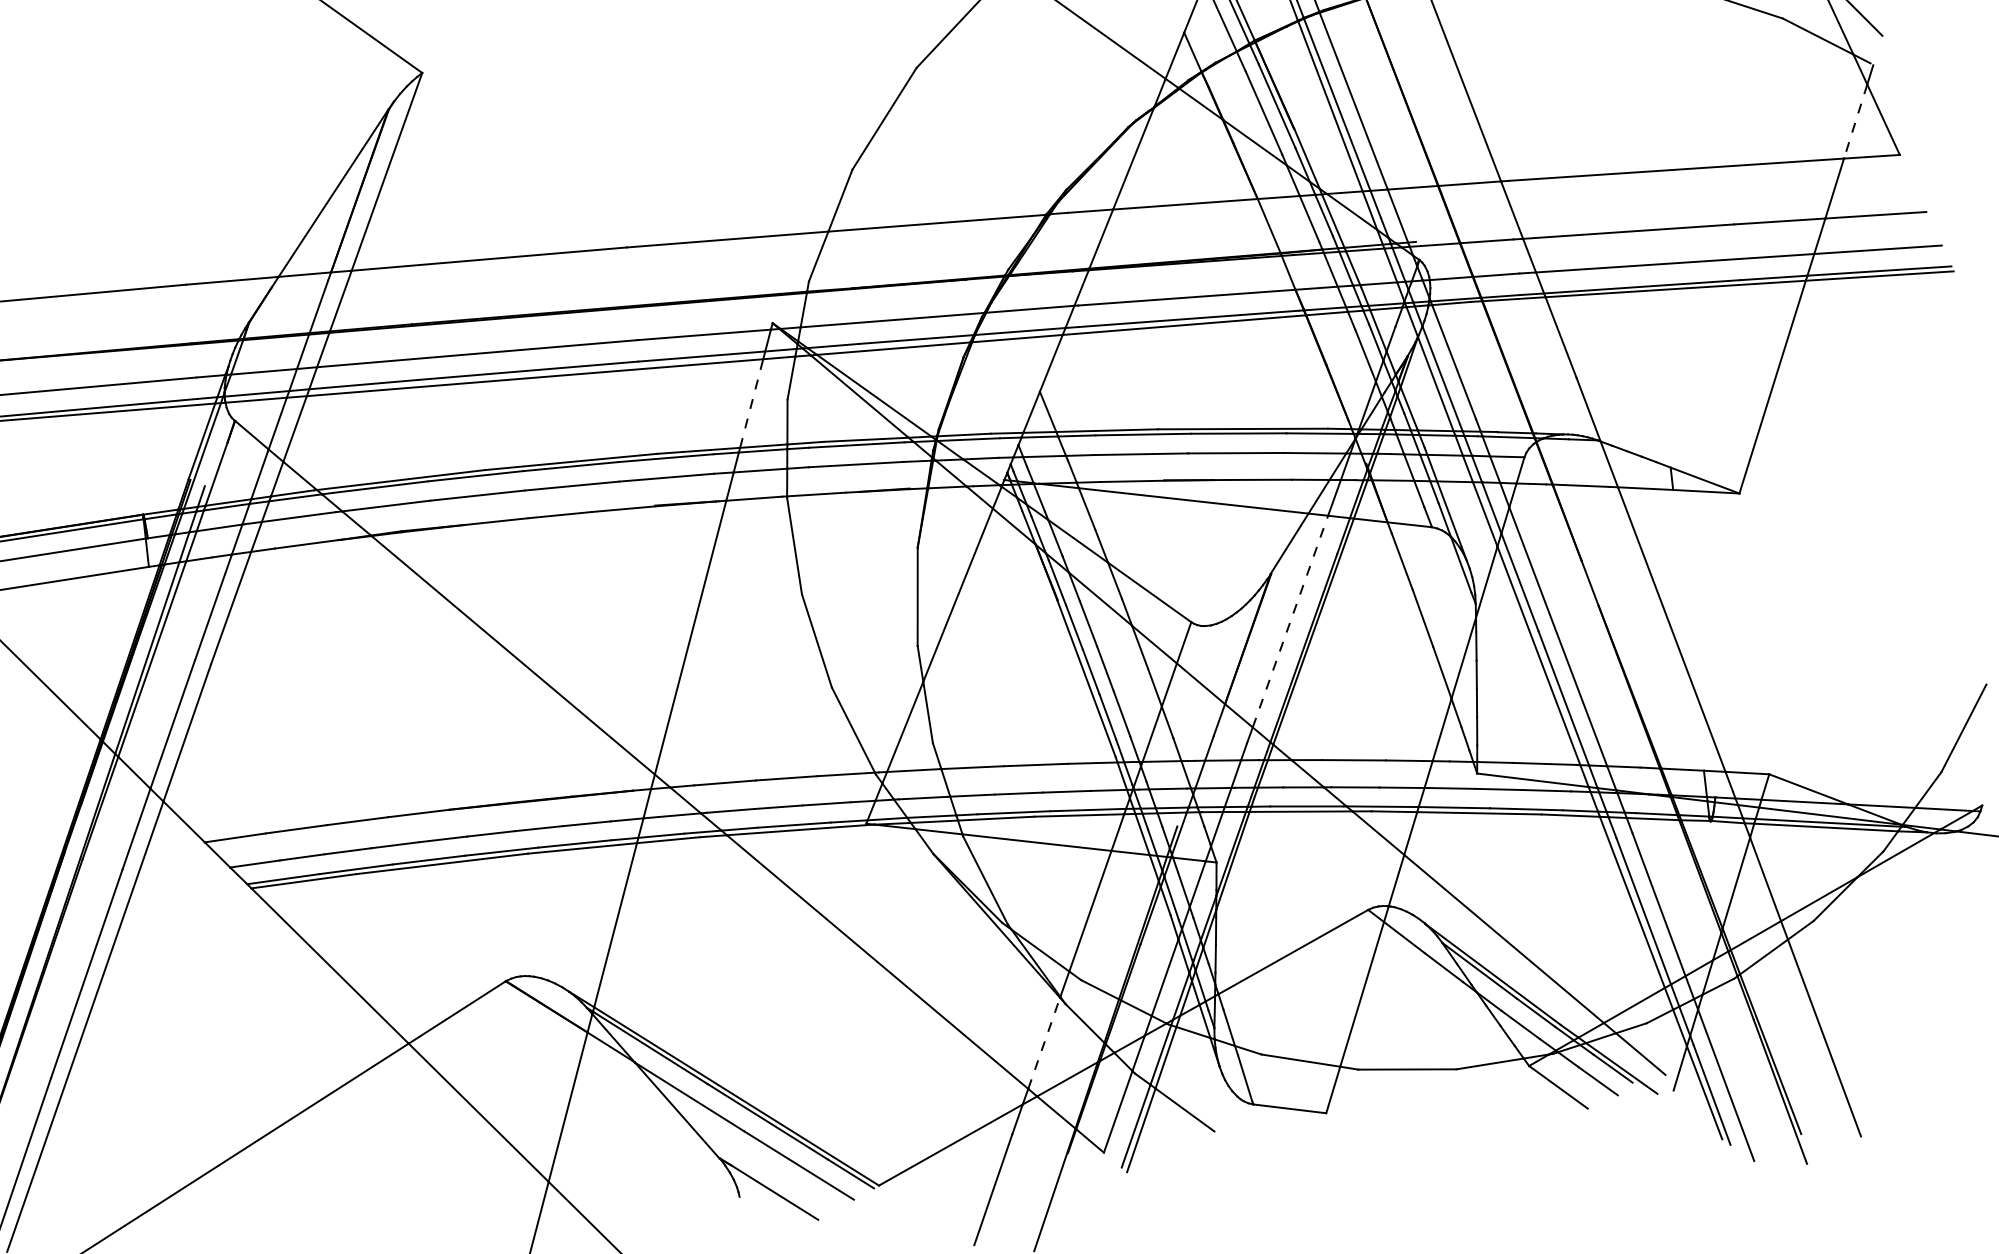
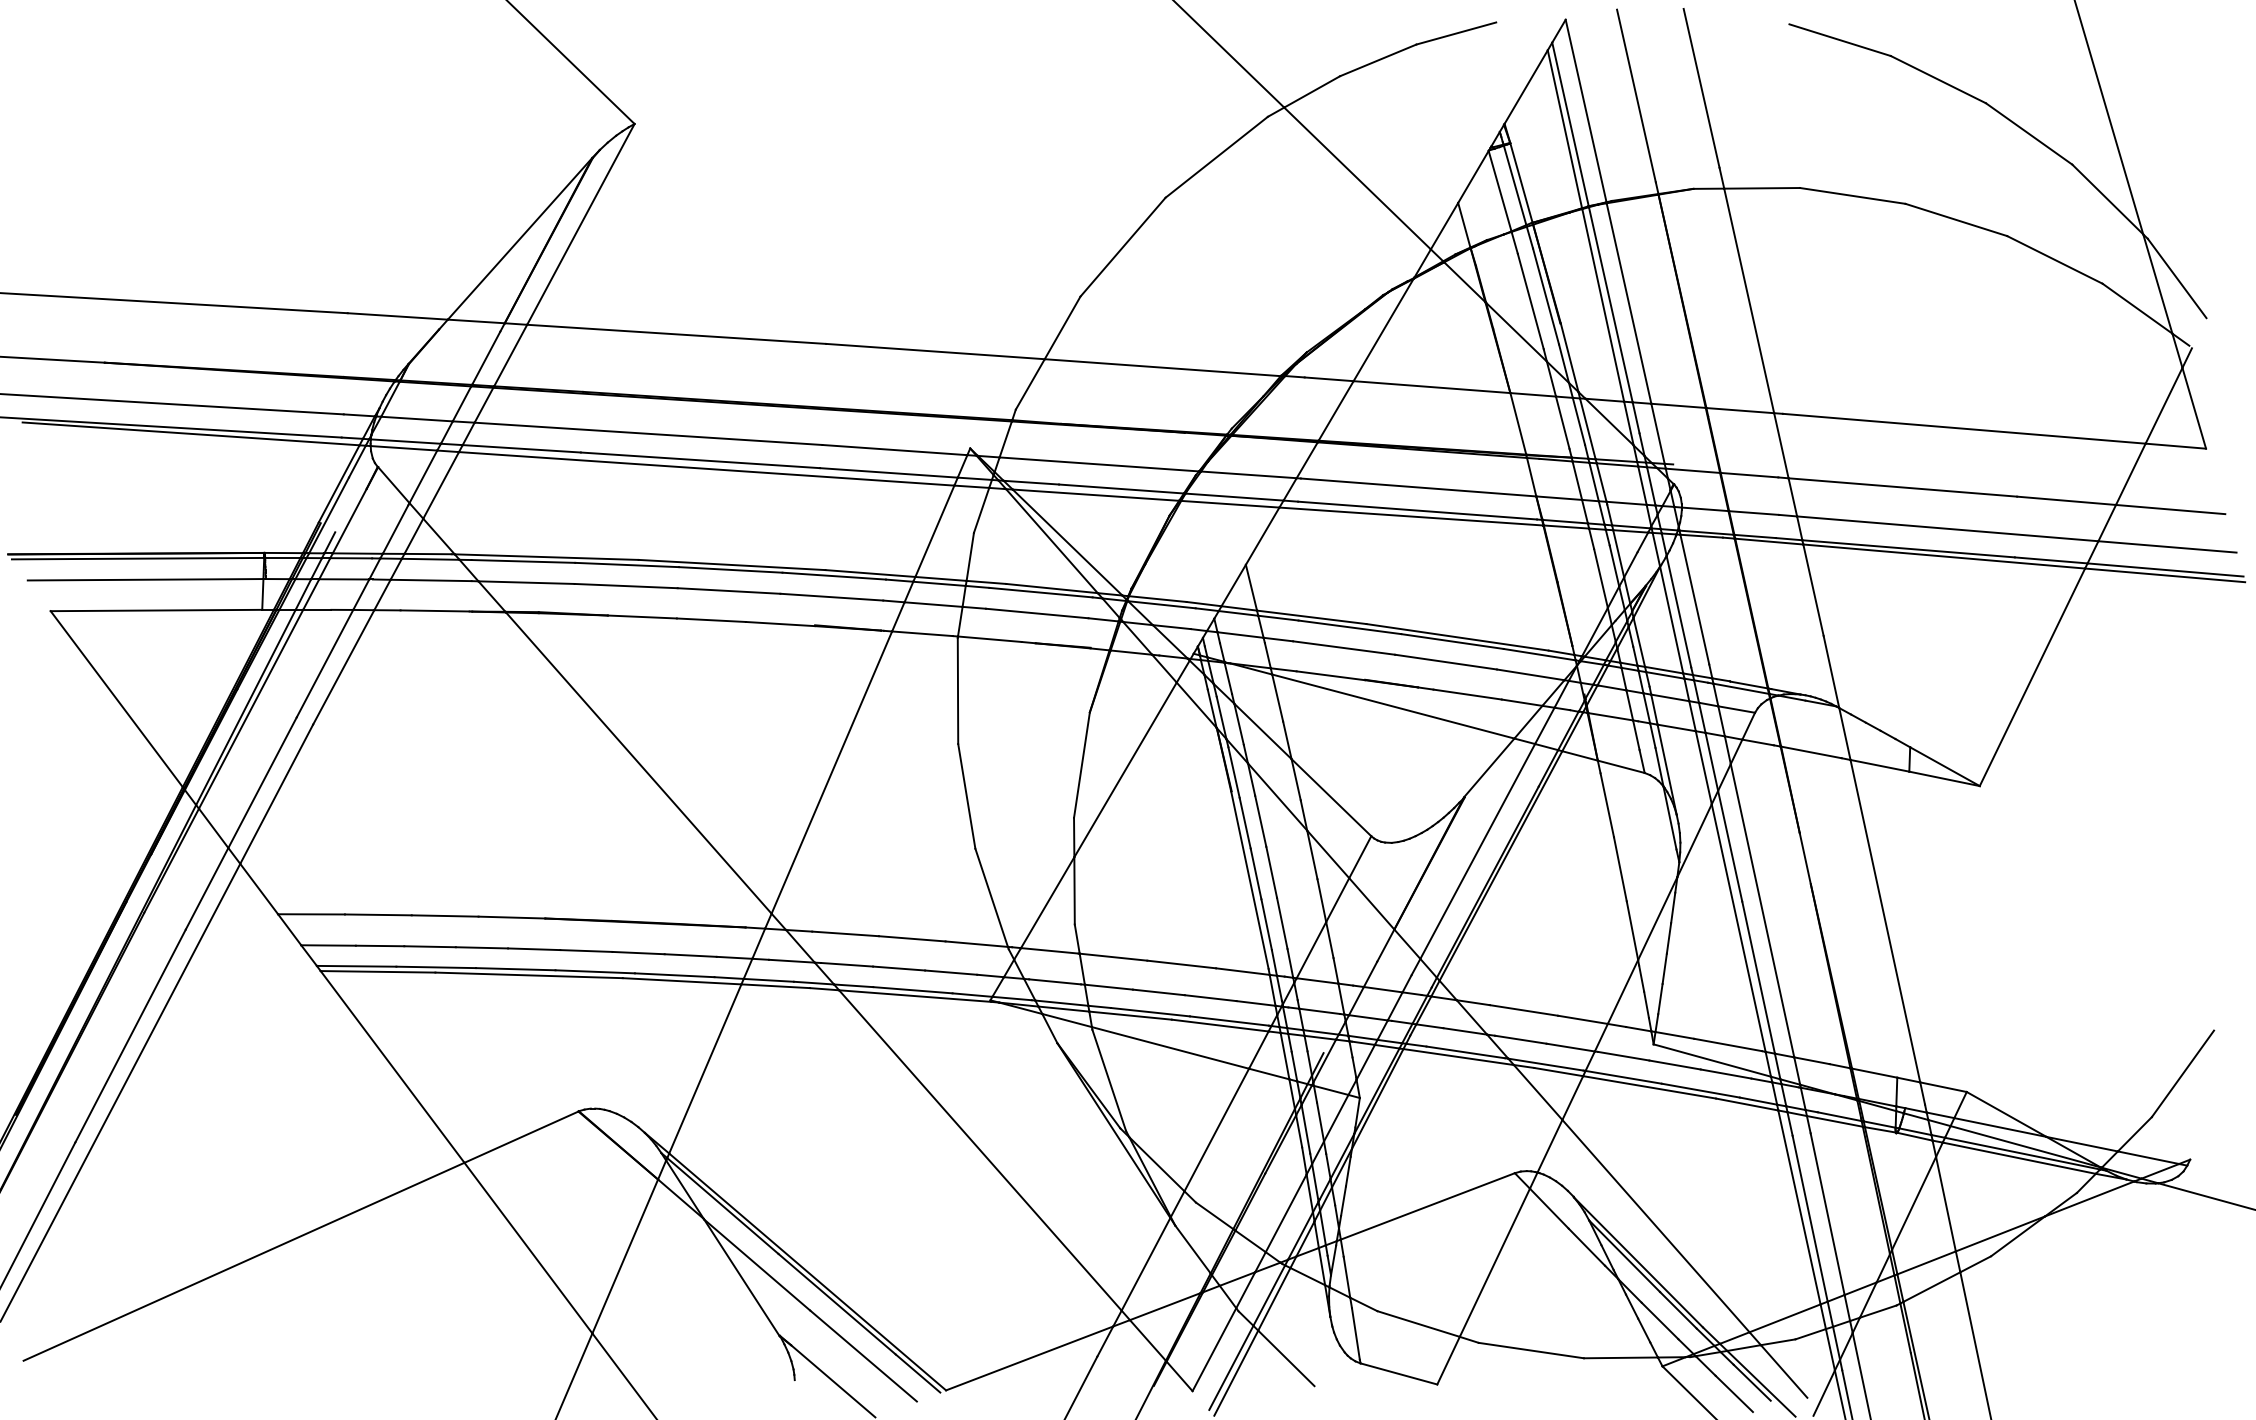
line: (1855, 122) -> (2163, 406), dashed -> solid
line: (751, 403) -> (934, 531), dashed -> solid
line: (1290, 621) -> (1477, 851), dashed -> solid
line: (1044, 1042) -> (1146, 1263), dashed -> solid

